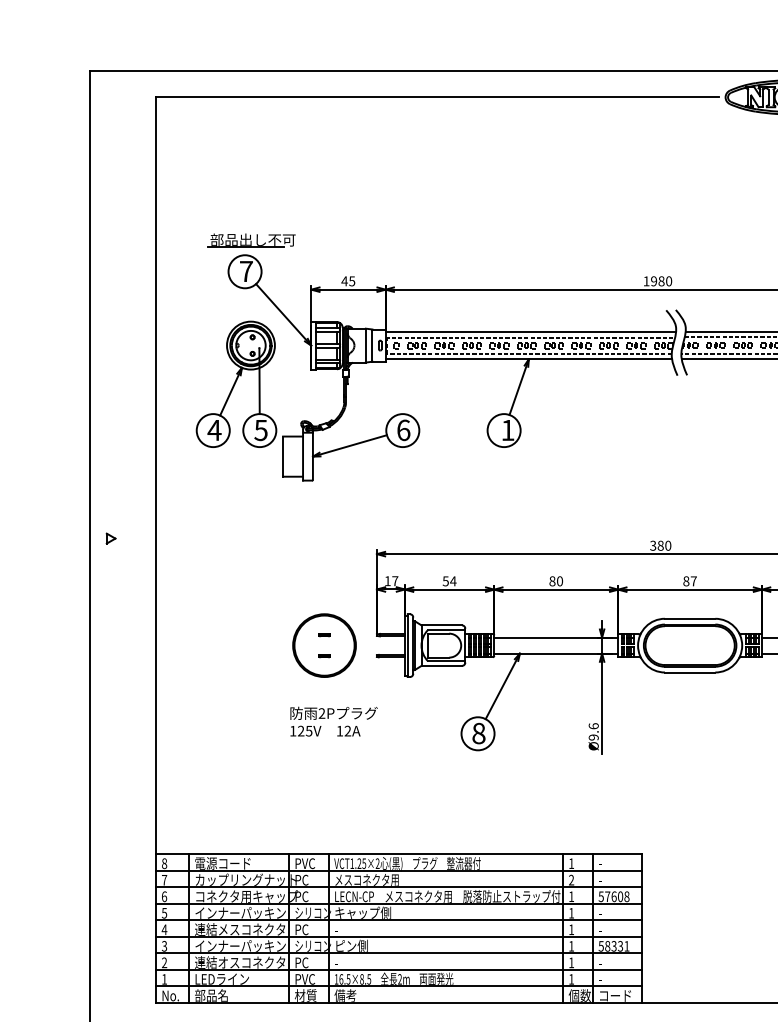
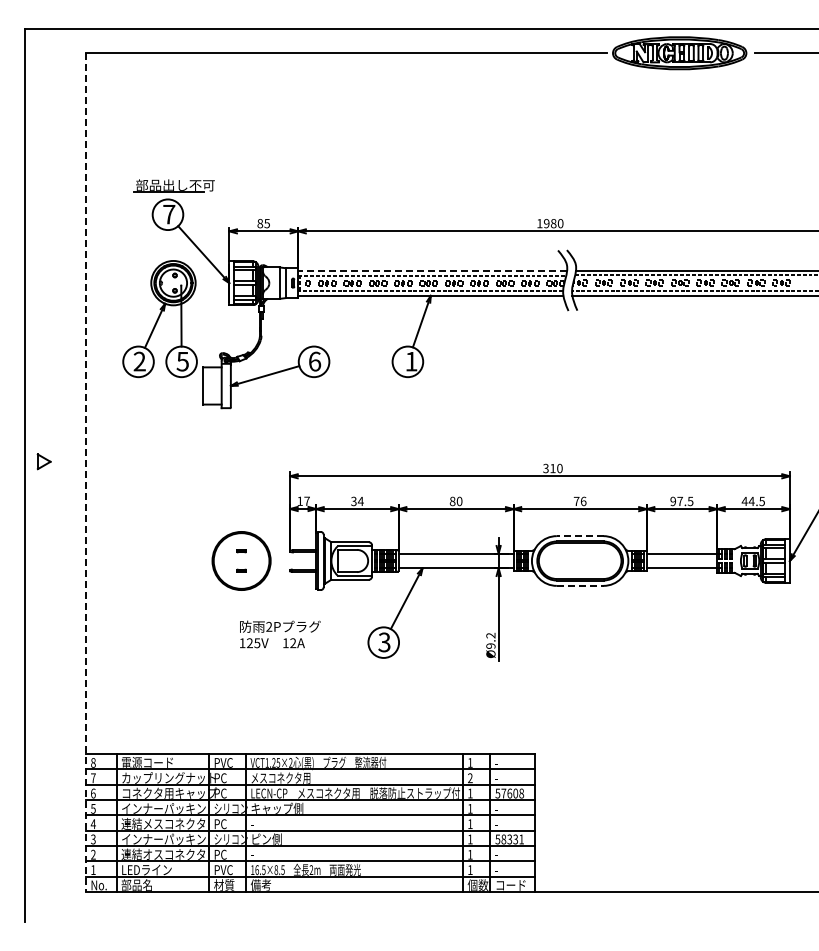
text: (344, 281) -> (260, 223), 45 -> 85
line: (530, 331) -> (432, 270), solid -> dashed
text: (214, 430) -> (139, 361), 4 -> 2
part: (110, 538) -> (43, 461), size x1.6
text: (660, 545) -> (552, 468), 380 -> 310
line: (155, 550) -> (85, 472), solid -> dashed
text: (445, 580) -> (353, 500), 54 -> 34
text: (689, 581) -> (579, 501), 87 -> 76
line: (689, 619) -> (579, 536), solid -> dashed
line: (690, 672) -> (580, 585), solid -> dashed
text: (334, 721) -> (280, 634), moved
text: (593, 726) -> (490, 635), Ø9.6 -> Ø9.2
text: (478, 733) -> (384, 642), 8 -> 3

